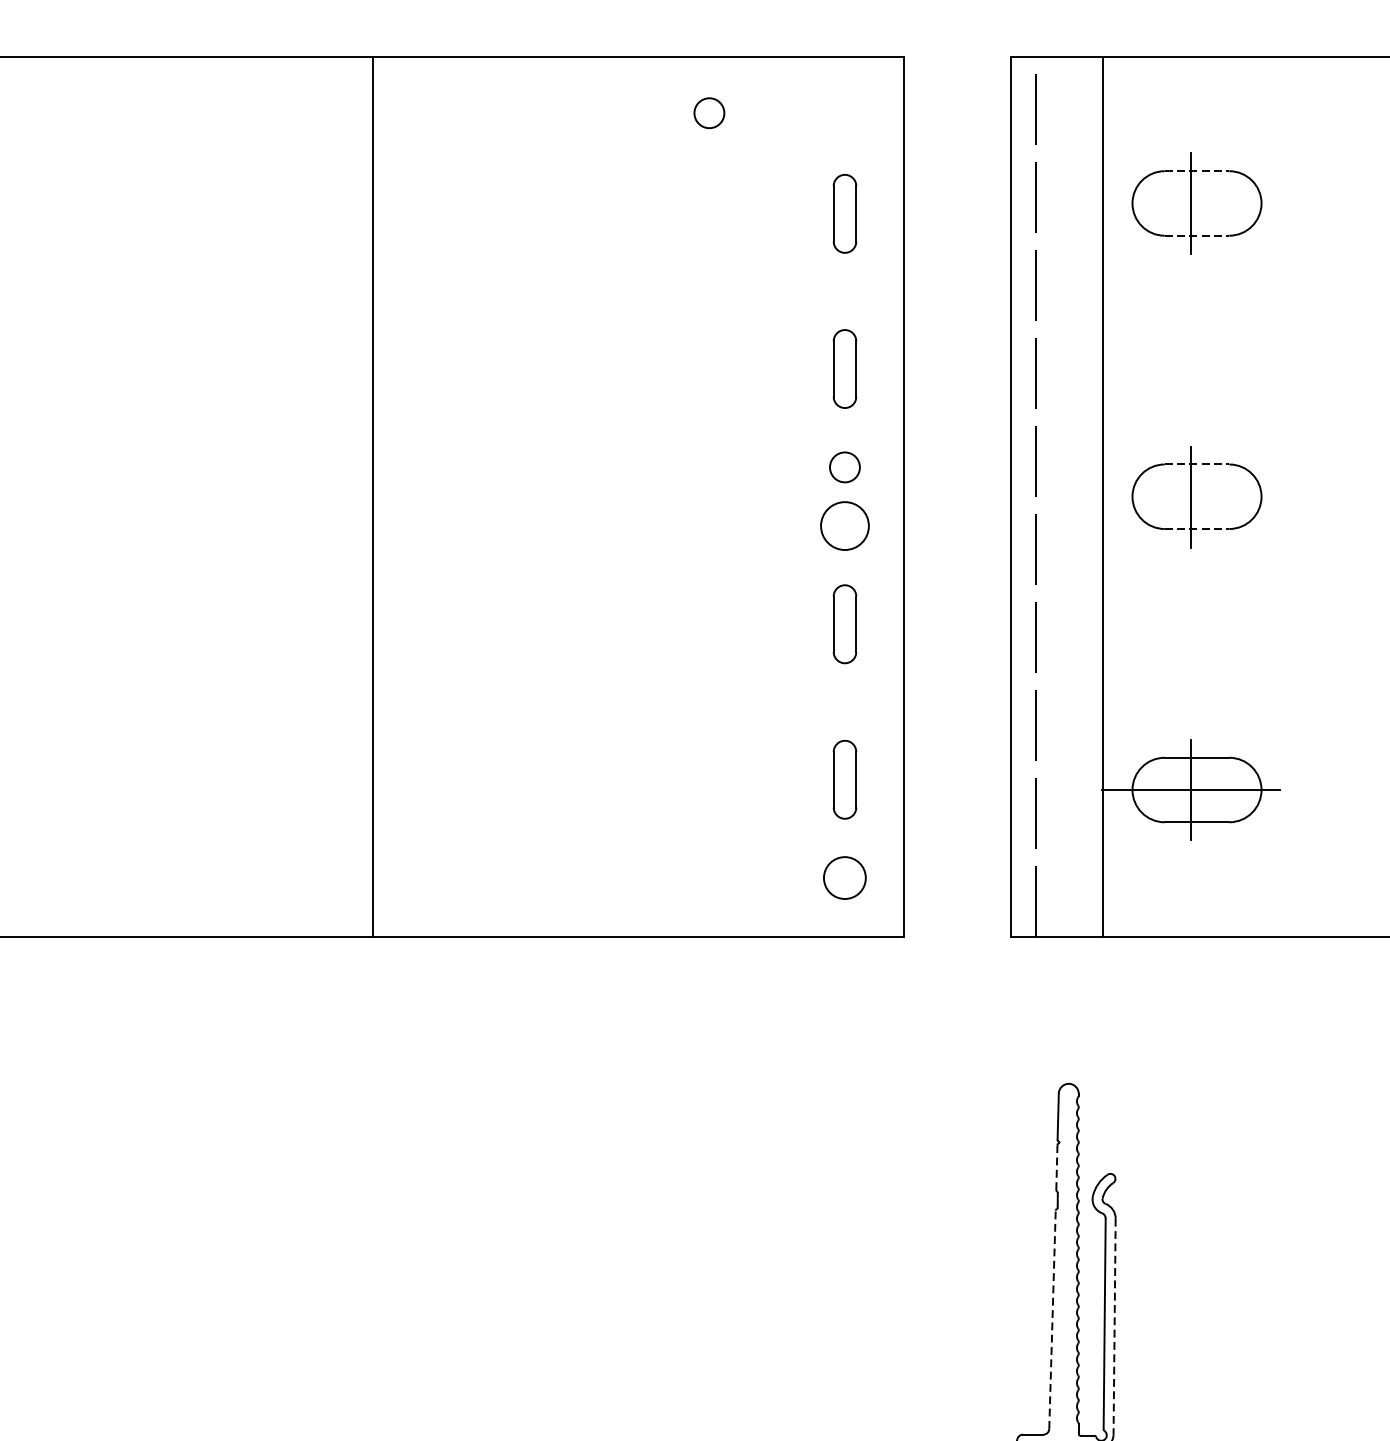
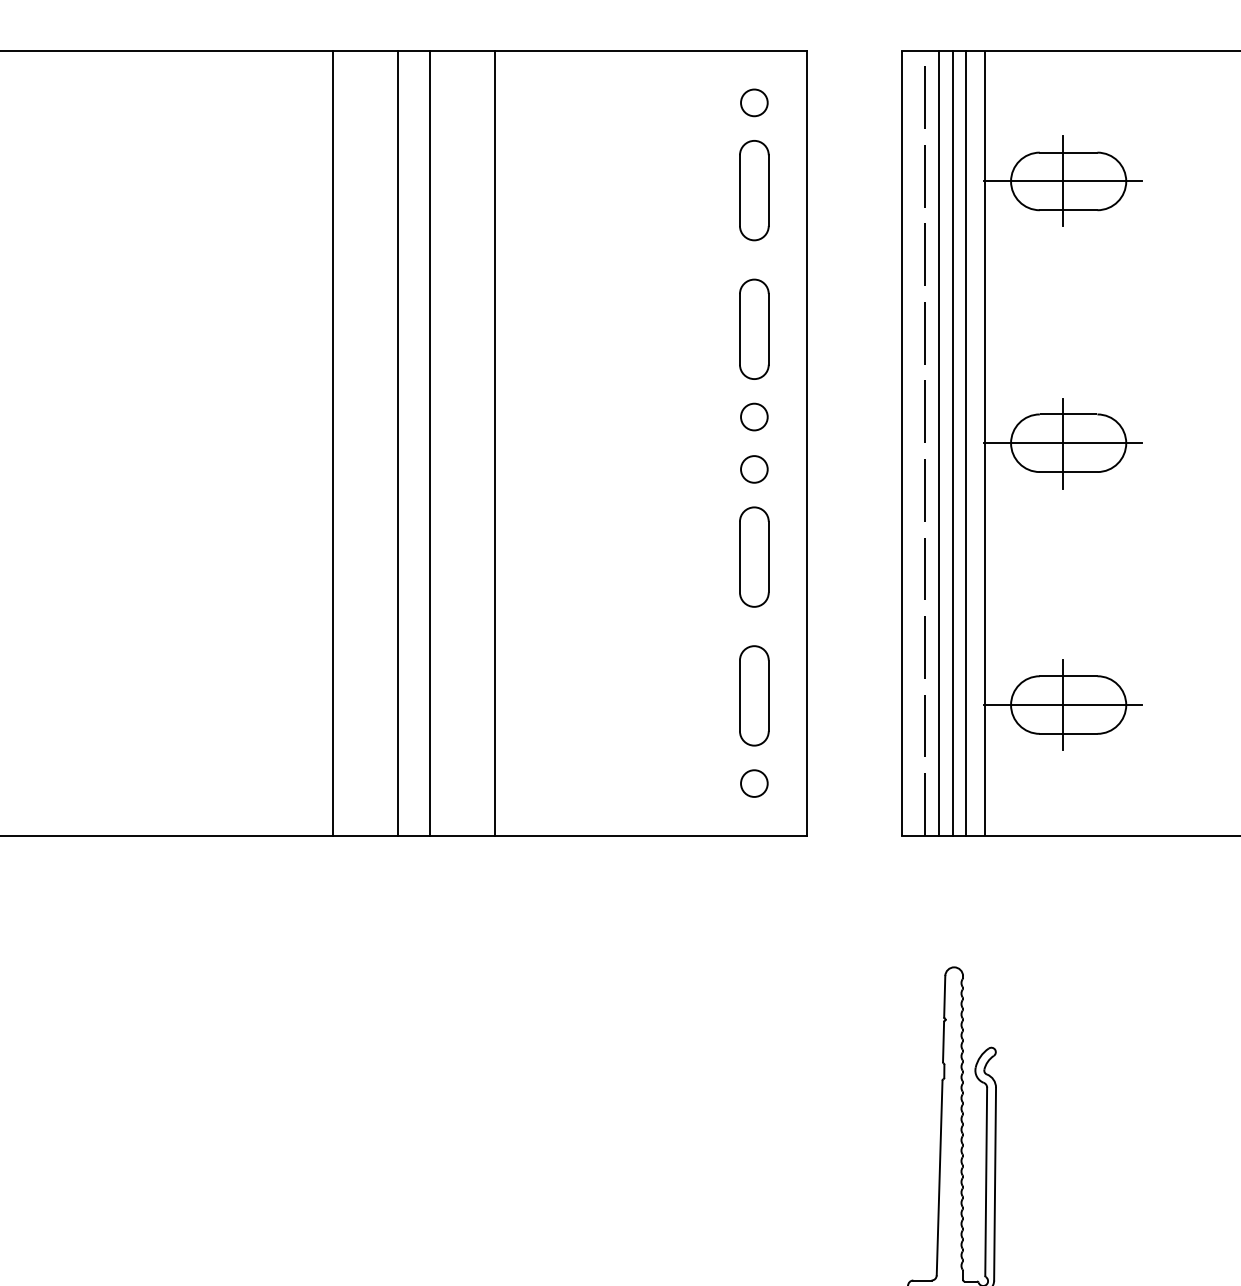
circle: (709, 112) -> (754, 102), moved
line: (1196, 171) -> (1068, 152), dashed -> solid
line: (1191, 203) -> (1063, 181), added
part: (845, 213) -> (754, 190), size x1.43
line: (1196, 236) -> (1068, 210), dashed -> solid
part: (845, 368) -> (754, 328), size x1.43
line: (1196, 464) -> (1068, 414), dashed -> solid
line: (446, 495) -> (398, 442), added
line: (481, 495) -> (429, 442), added
line: (554, 495) -> (495, 442), added
line: (1051, 495) -> (938, 442), added
line: (1066, 495) -> (952, 442), added
line: (1081, 495) -> (965, 442), added
line: (1191, 497) -> (1063, 443), added
circle: (845, 526) -> (754, 469), size x0.62
line: (1196, 529) -> (1068, 472), dashed -> solid
part: (845, 623) -> (754, 556), size x1.43
part: (845, 779) -> (754, 695), size x1.43
circle: (845, 877) -> (754, 783), size x0.71
line: (1056, 1168) -> (943, 1042), dashed -> solid
line: (1052, 1319) -> (939, 1177), dashed -> solid
line: (1115, 1327) -> (995, 1184), dashed -> solid

